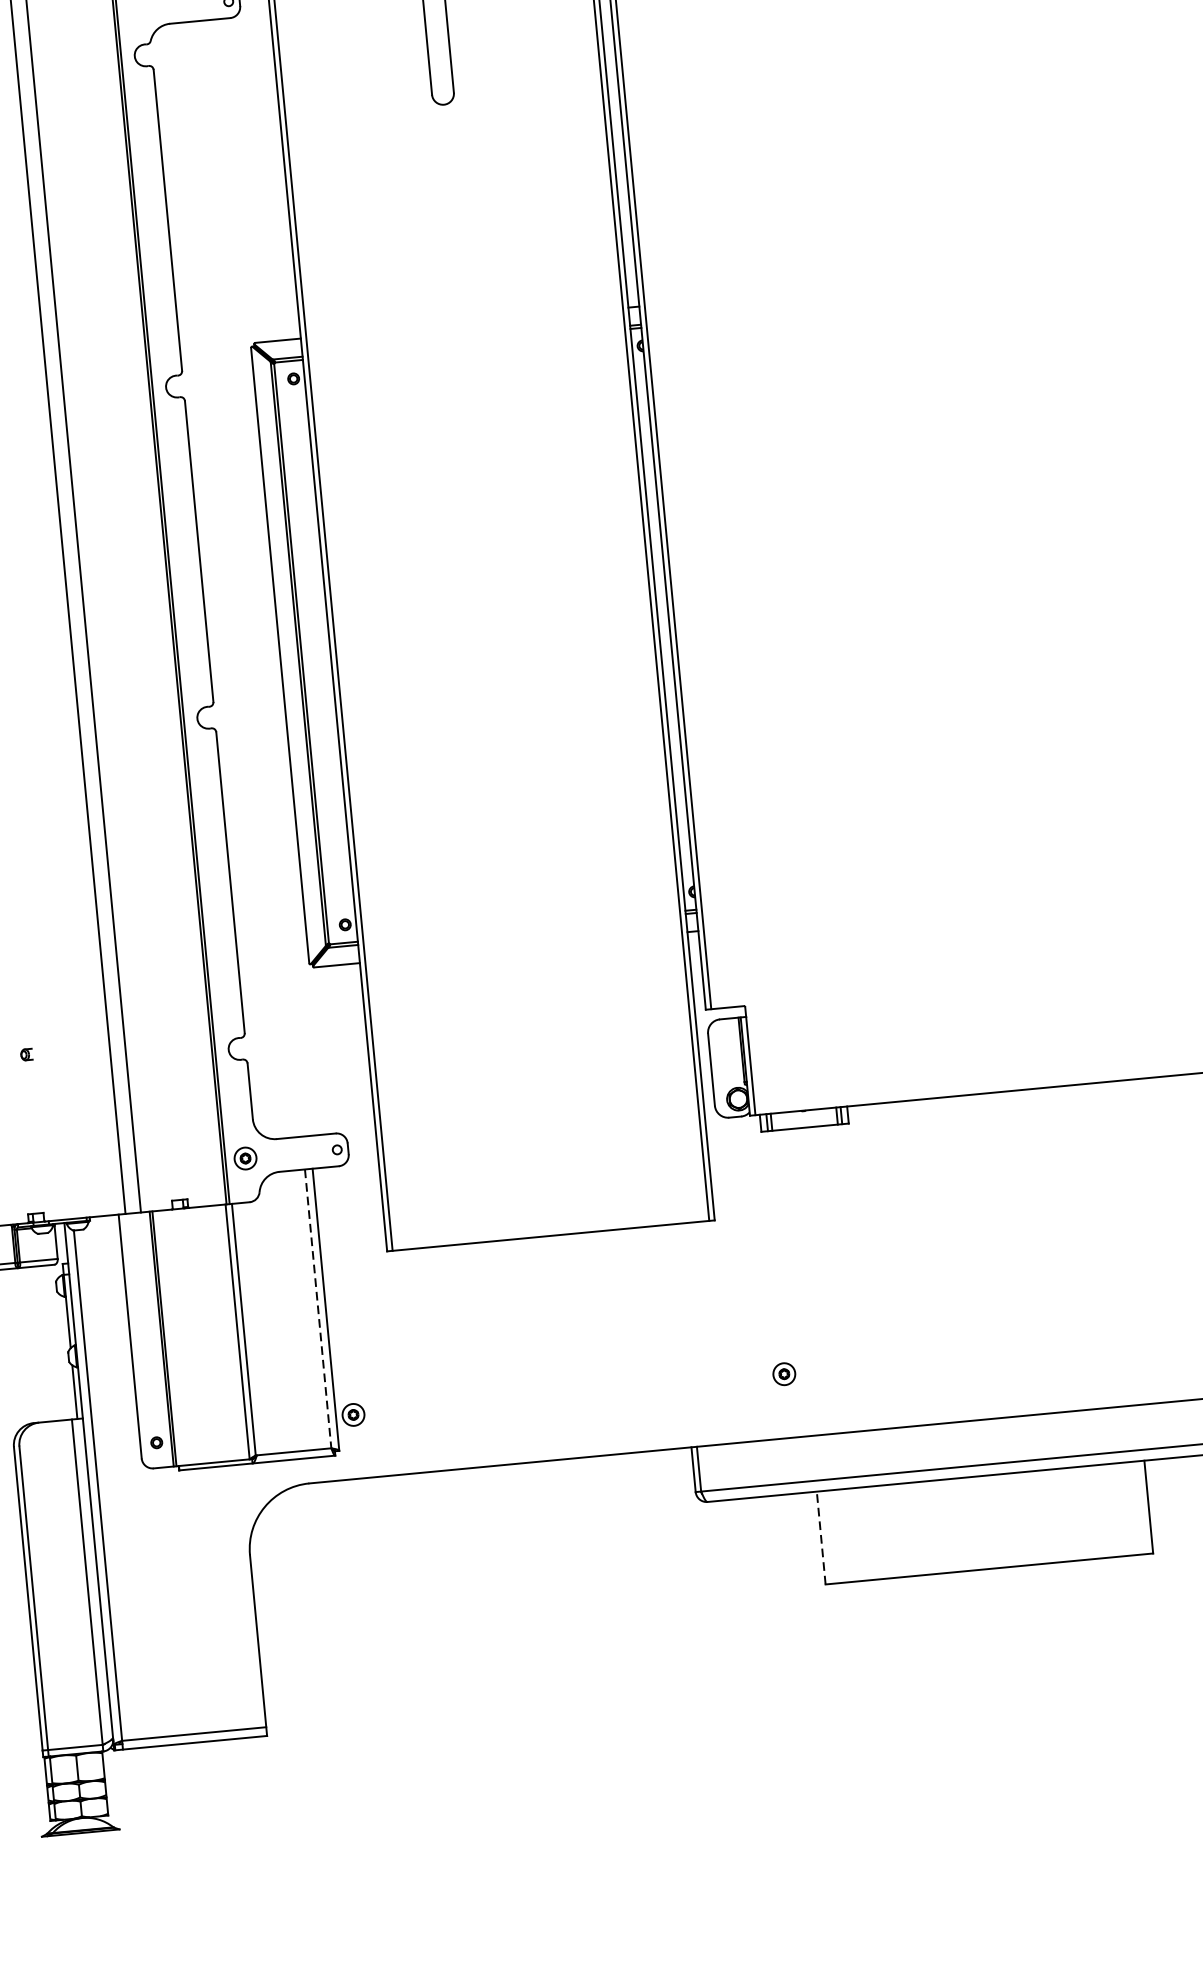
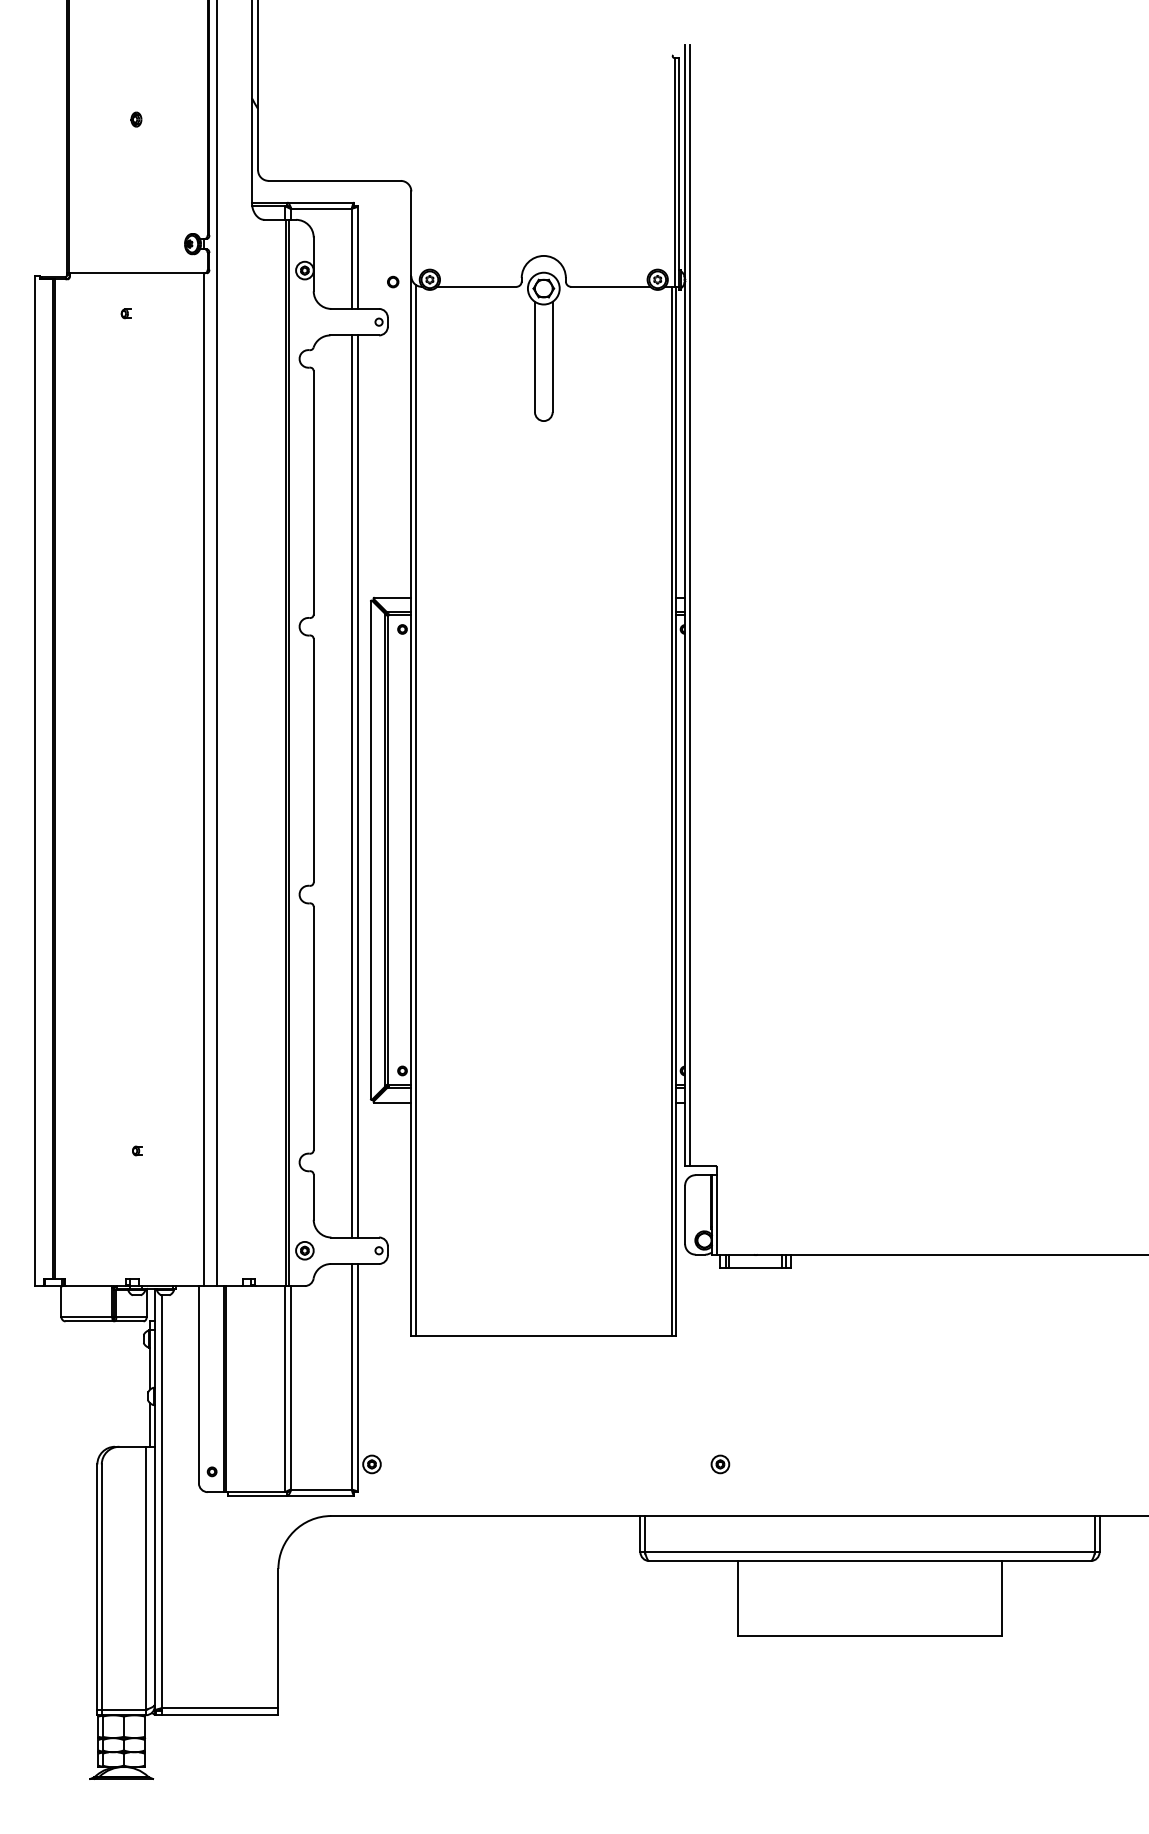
line: (256, 578) -> (357, 786), added
line: (248, 579) -> (351, 786), added
line: (317, 1308) -> (351, 1376), dashed -> solid
line: (821, 1537) -> (737, 1598), dashed -> solid

